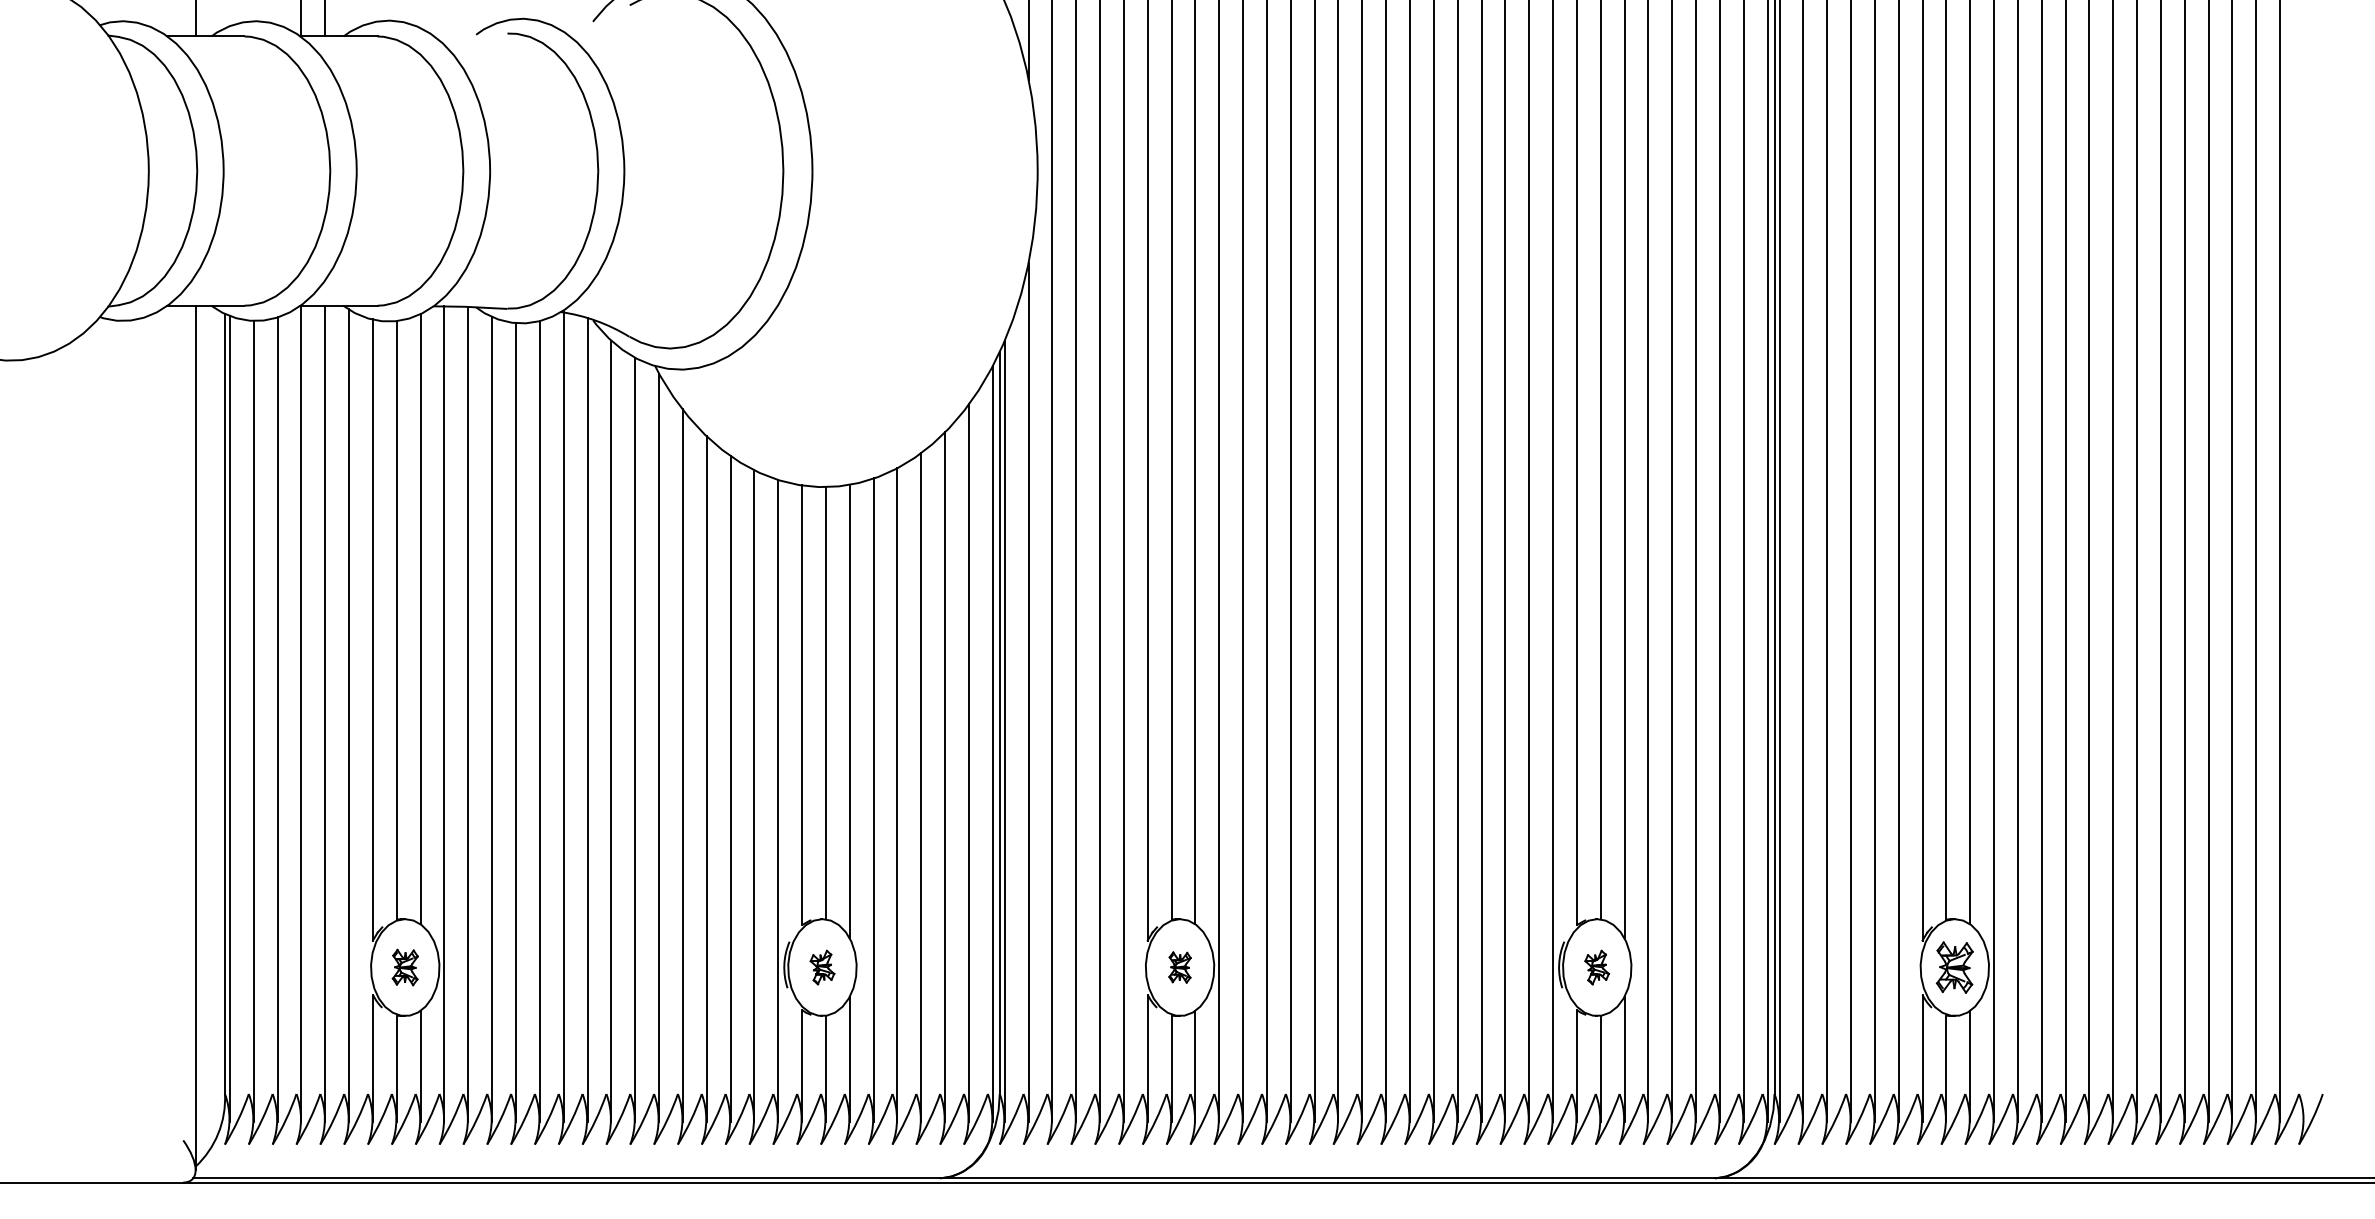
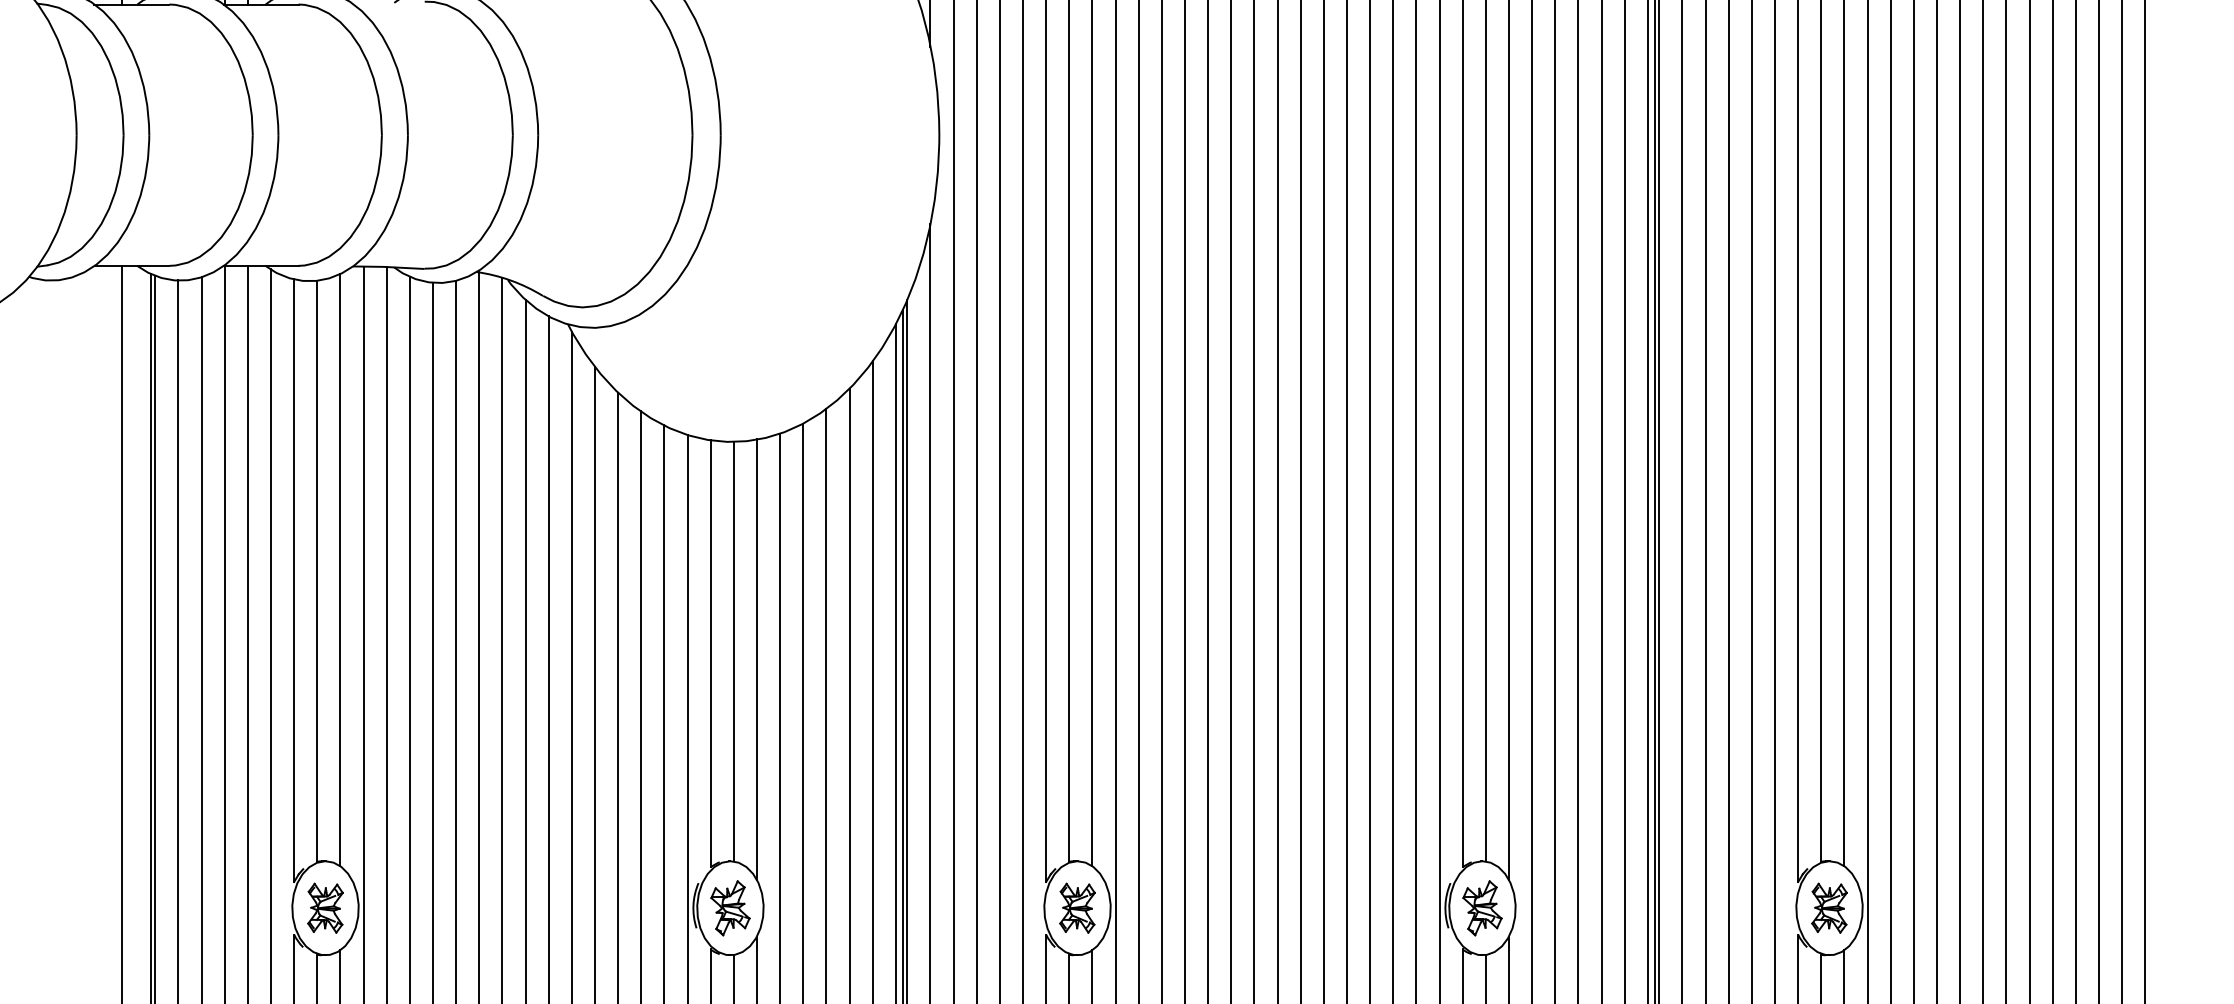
part: (405, 967) -> (325, 908), size x1.43
part: (822, 967) -> (730, 908), size x1.67
part: (1179, 967) -> (1076, 908), size x1.67
part: (1596, 967) -> (1481, 908), size x1.67

